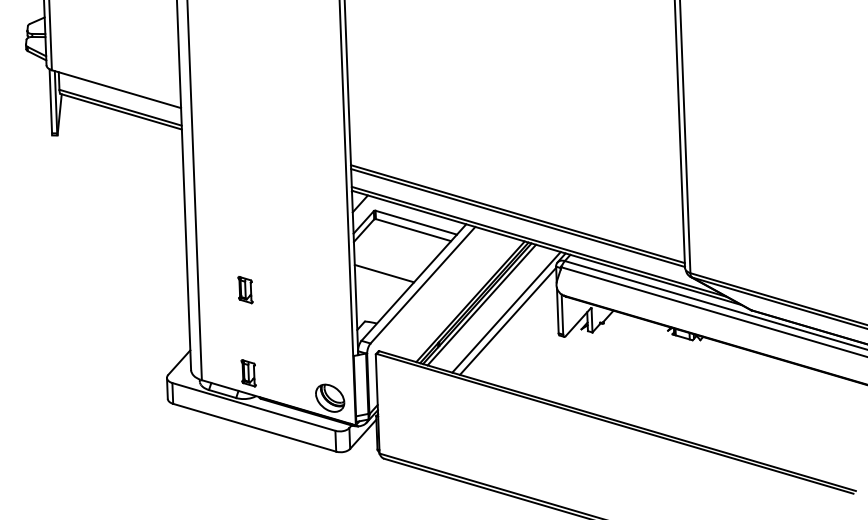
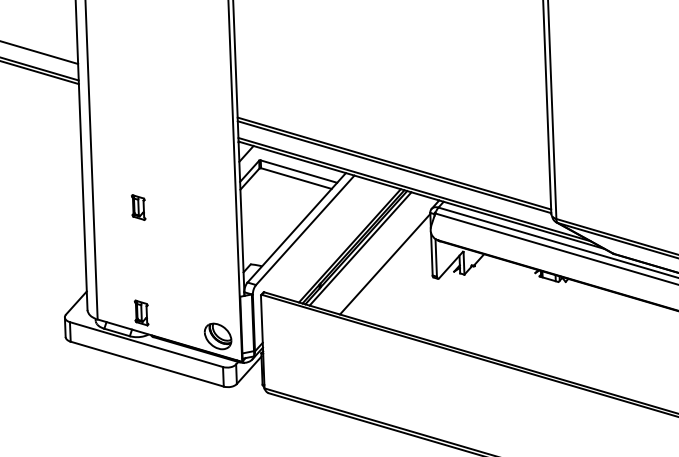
line: (384, 273) -> (269, 219), removed
part: (245, 290) -> (138, 208), moved
line: (506, 312) -> (383, 255), removed

